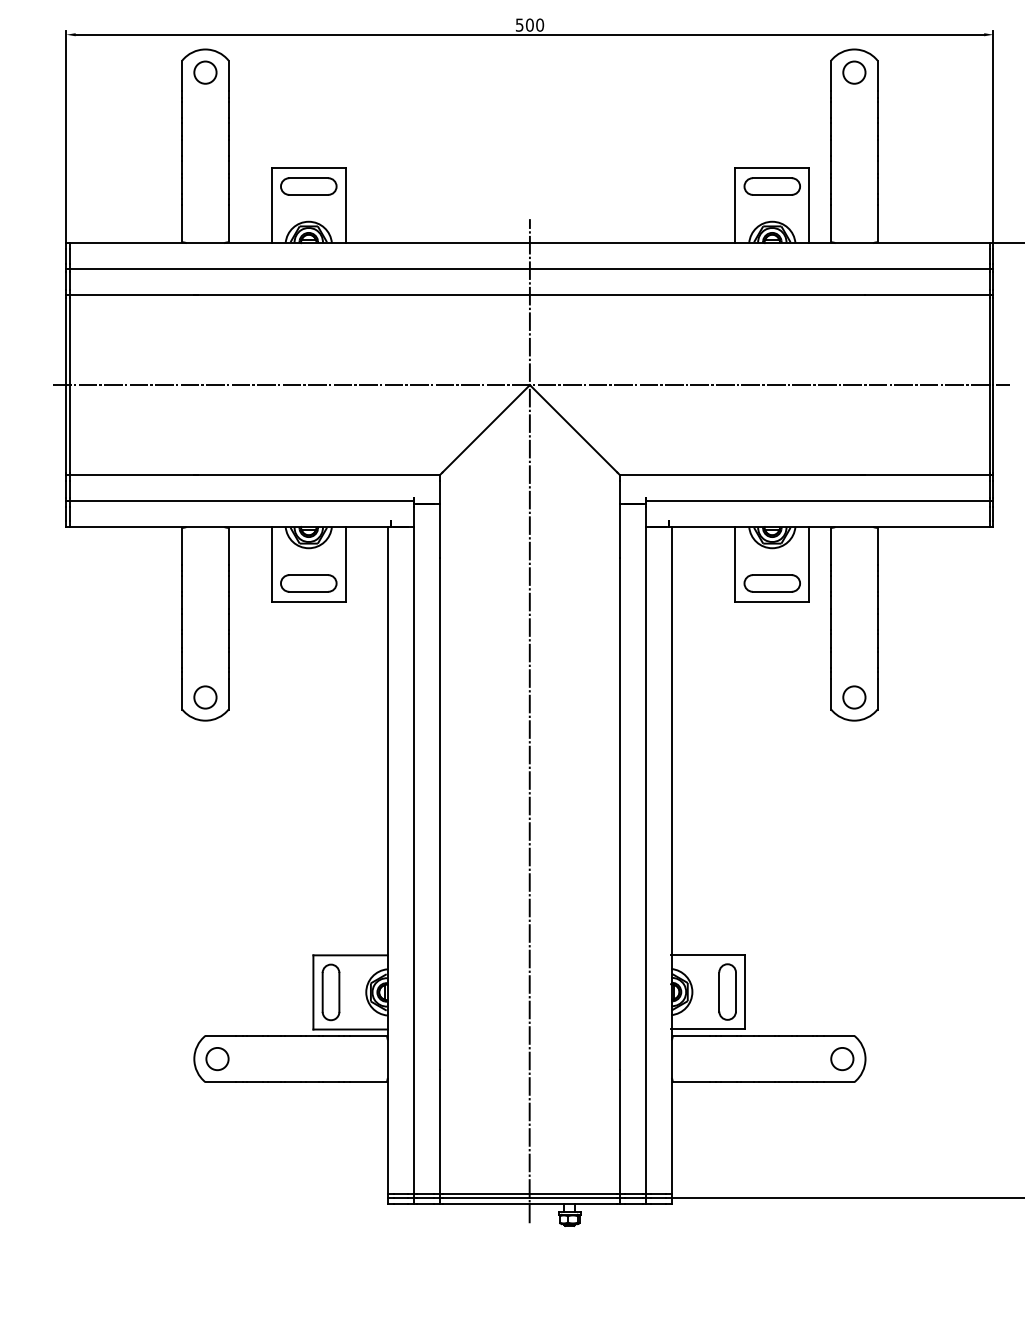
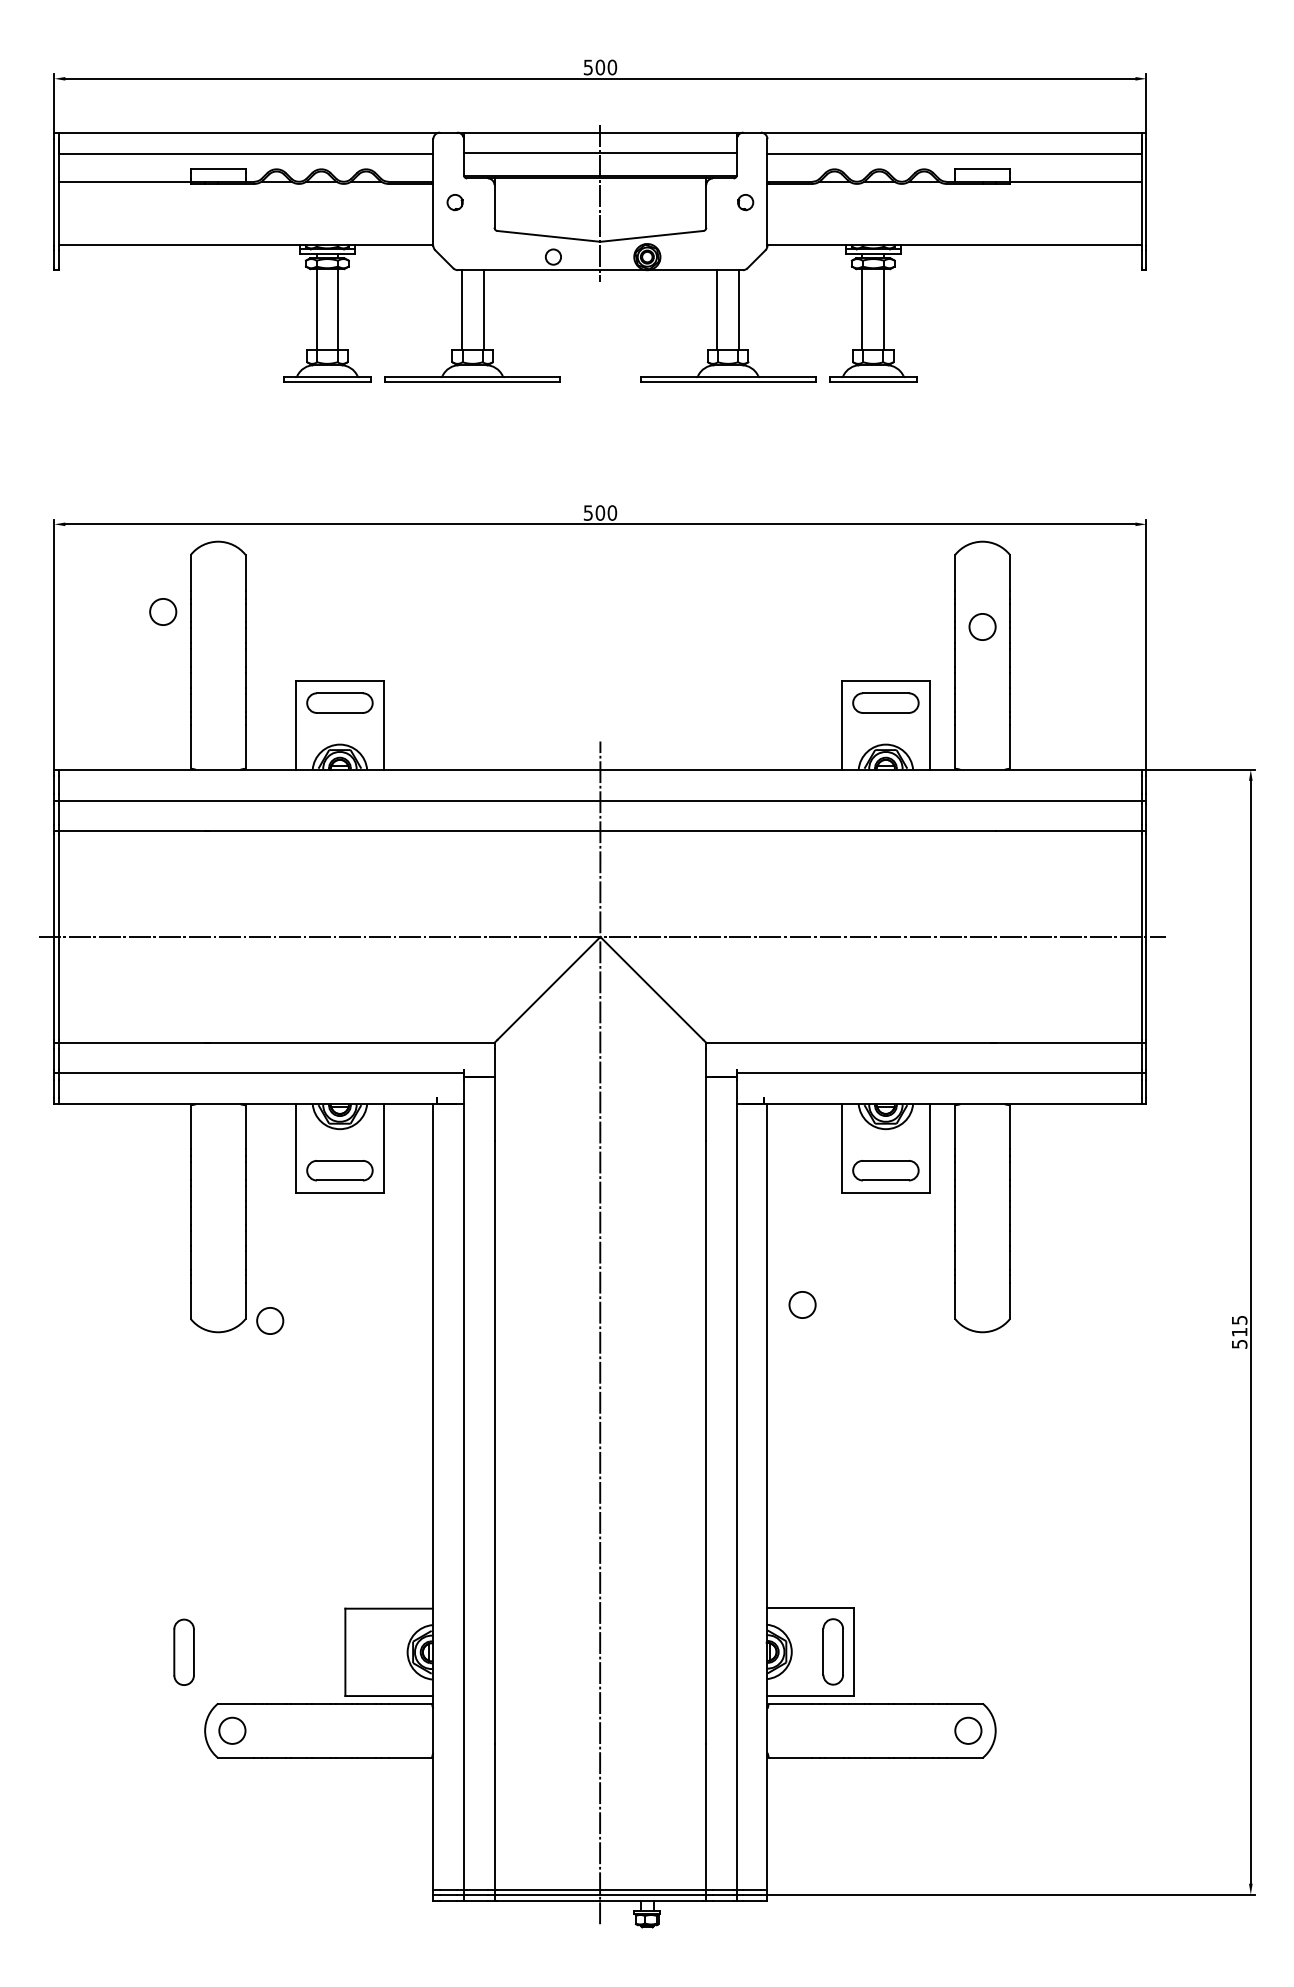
circle: (205, 72) -> (163, 611), moved
circle: (854, 72) -> (982, 626), moved
circle: (205, 697) -> (270, 1320), moved
circle: (854, 697) -> (802, 1304), moved
part: (330, 991) -> (183, 1651), moved

